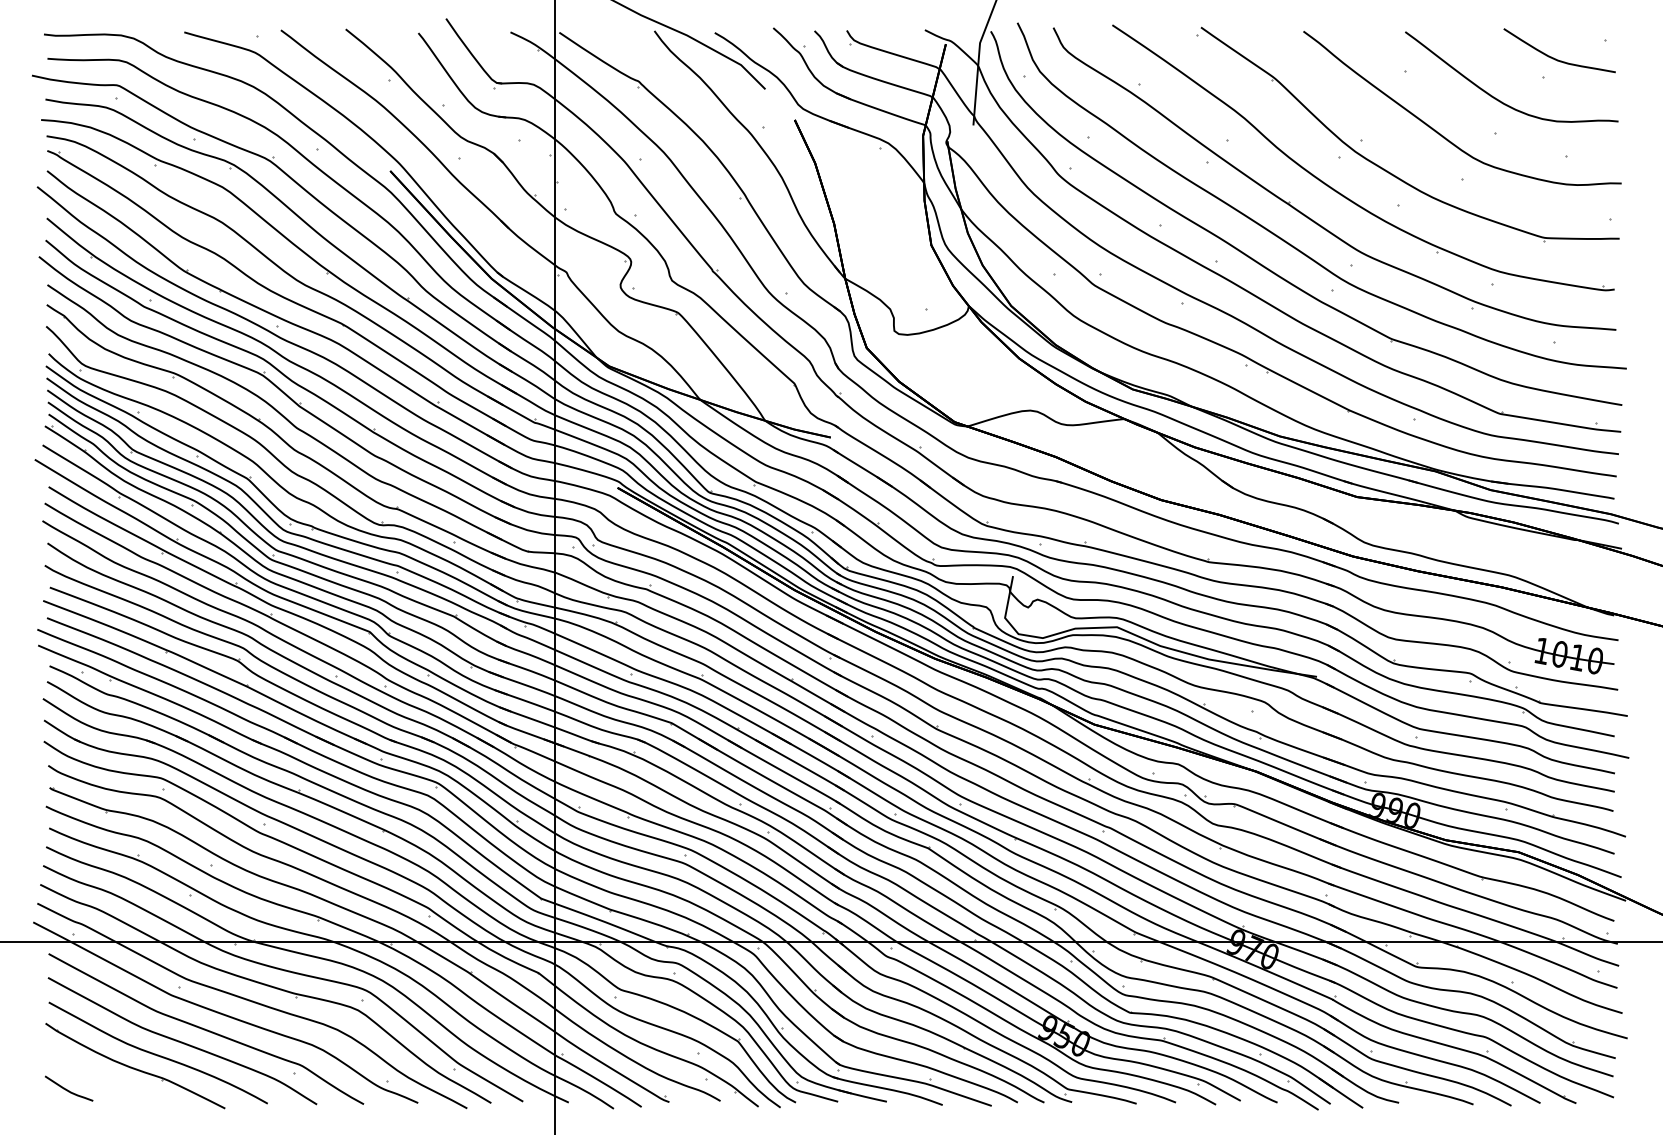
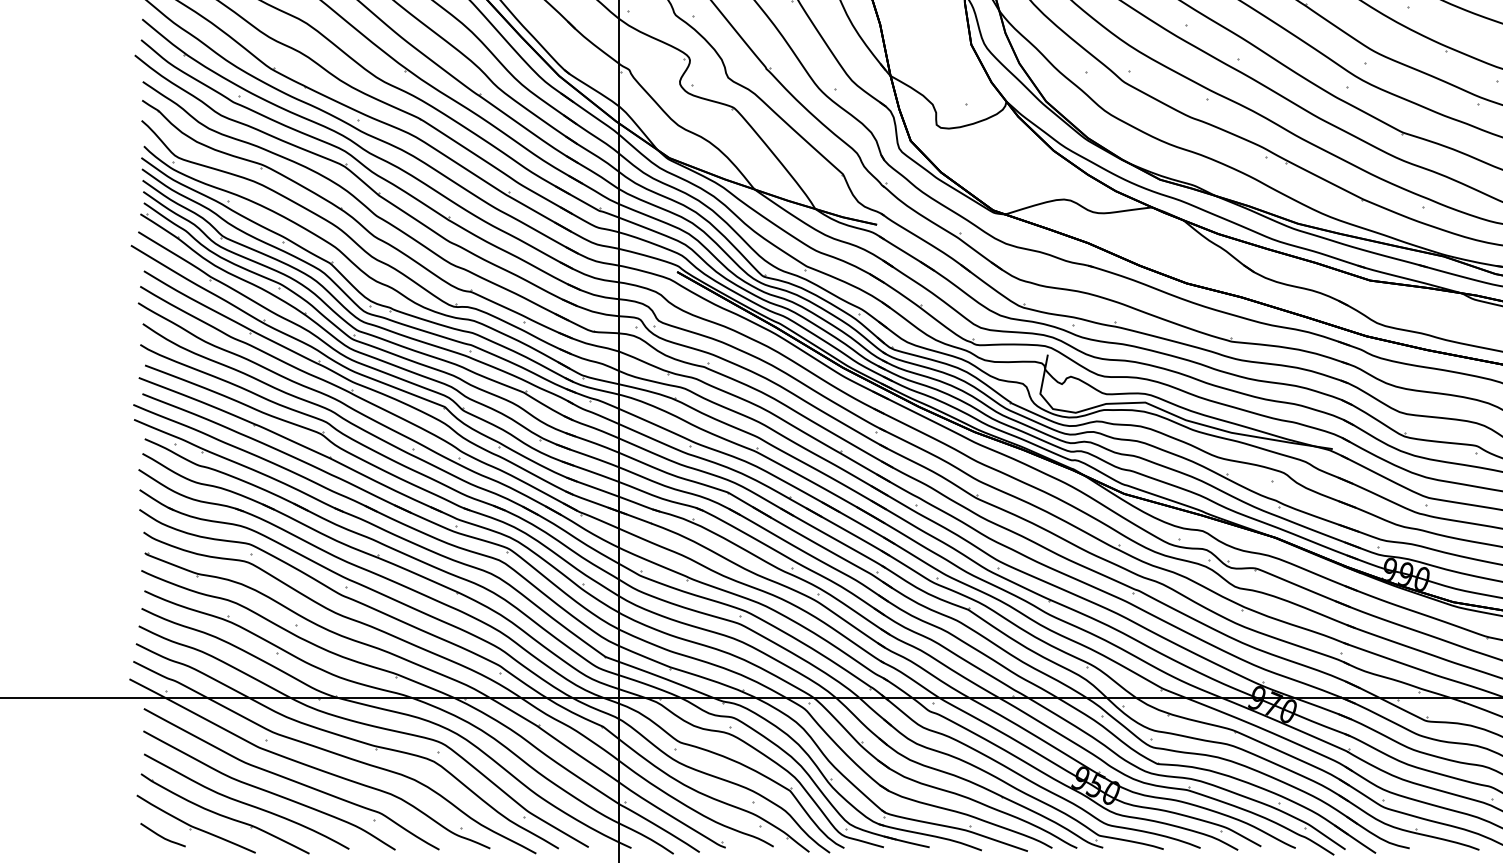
part: (104, 1076) -> (196, 823), added

